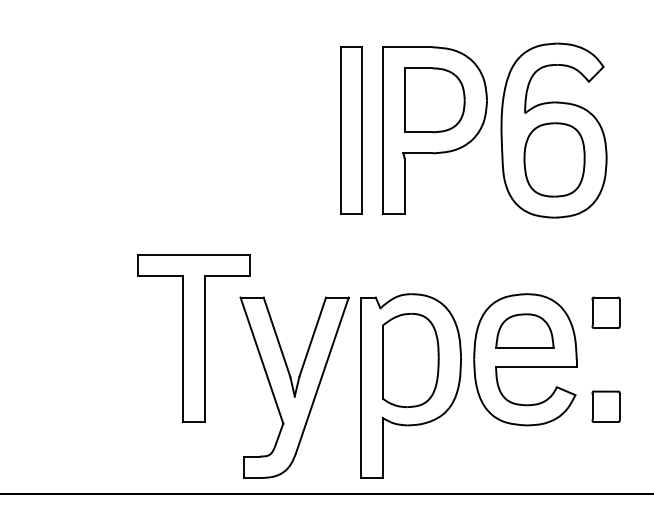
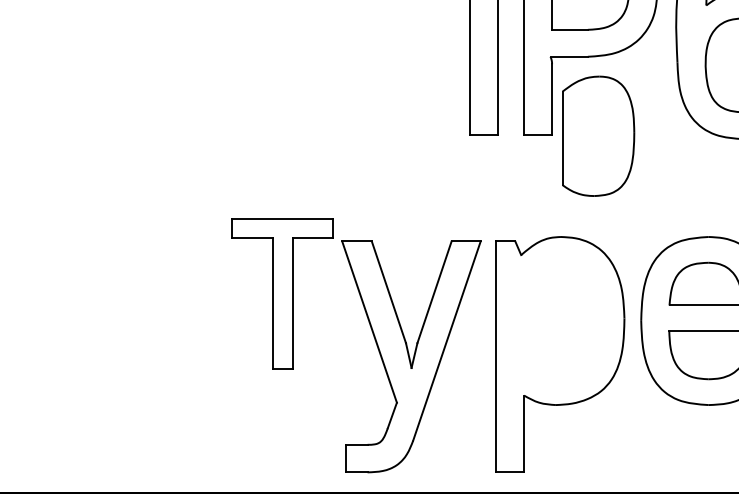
part: (193, 338) -> (281, 293), size x0.7
part: (410, 360) -> (598, 136), moved

